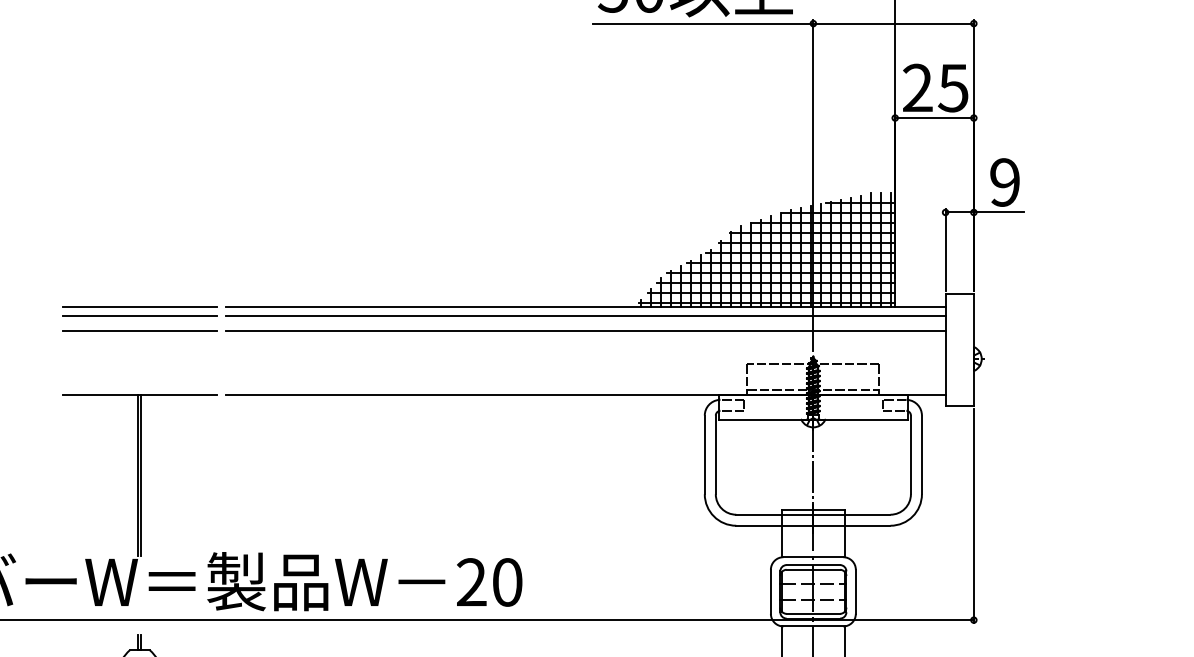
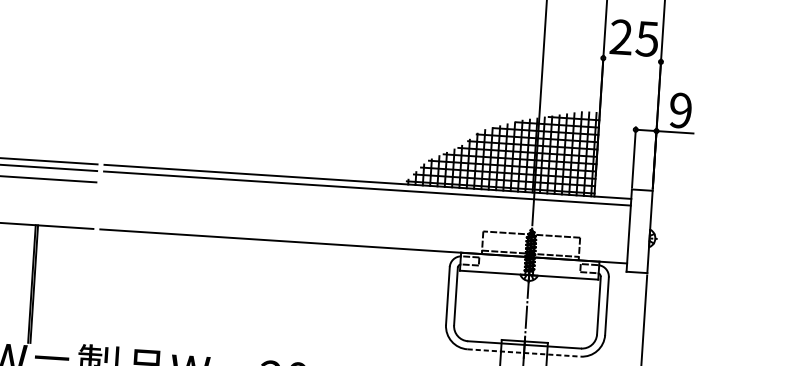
line: (934, 118) -> (632, 60), removed
line: (585, 331) -> (366, 199), removed
line: (813, 525) -> (524, 352), solid -> dashed

